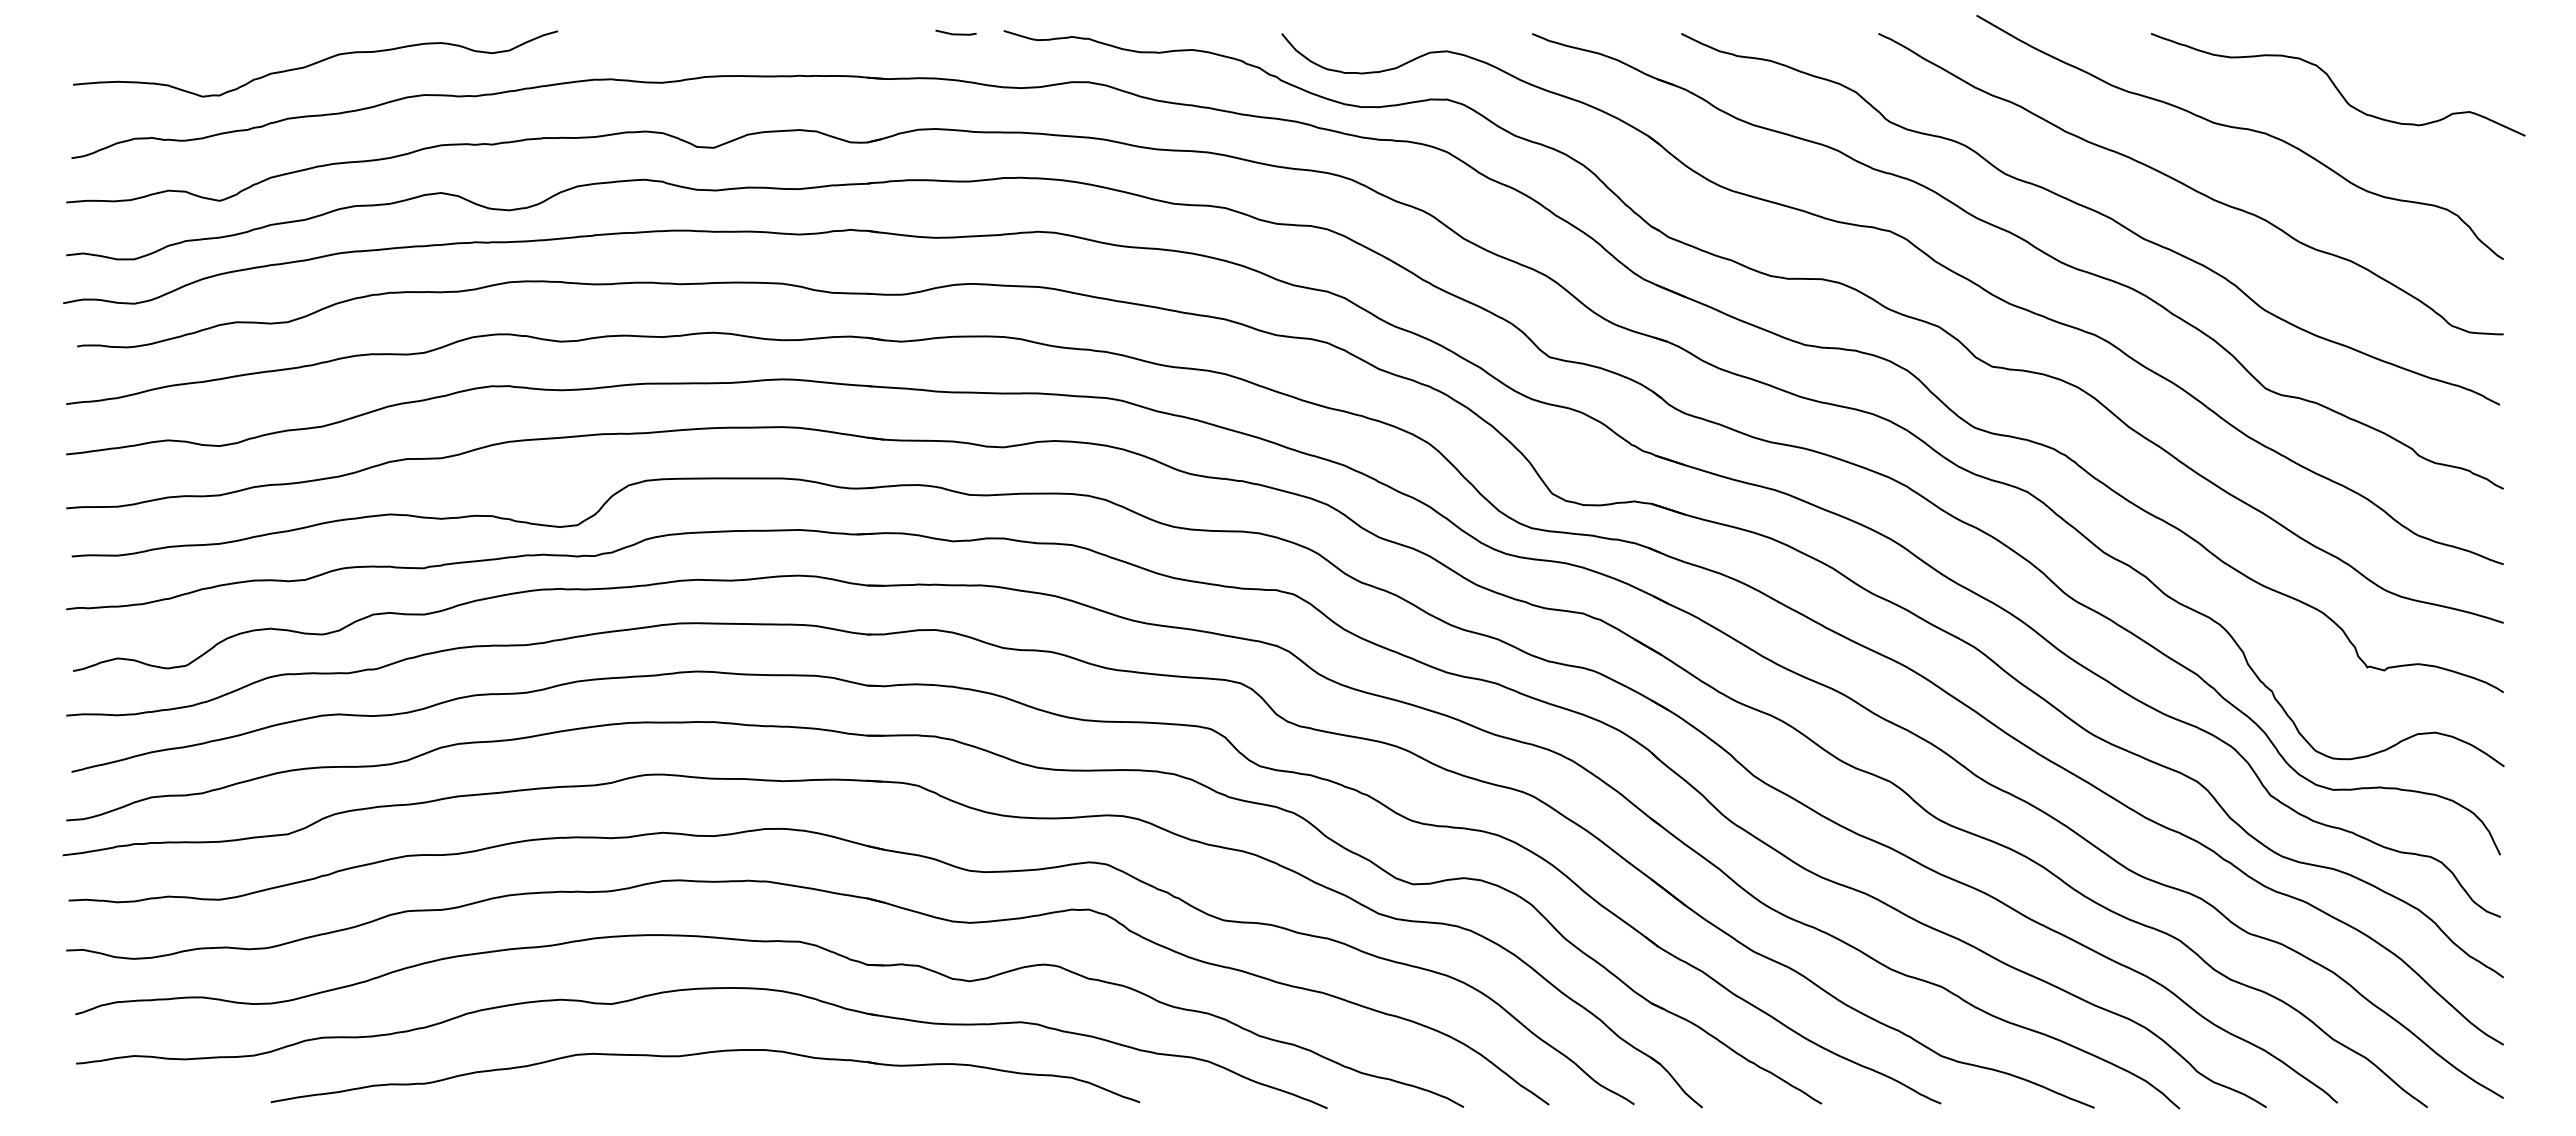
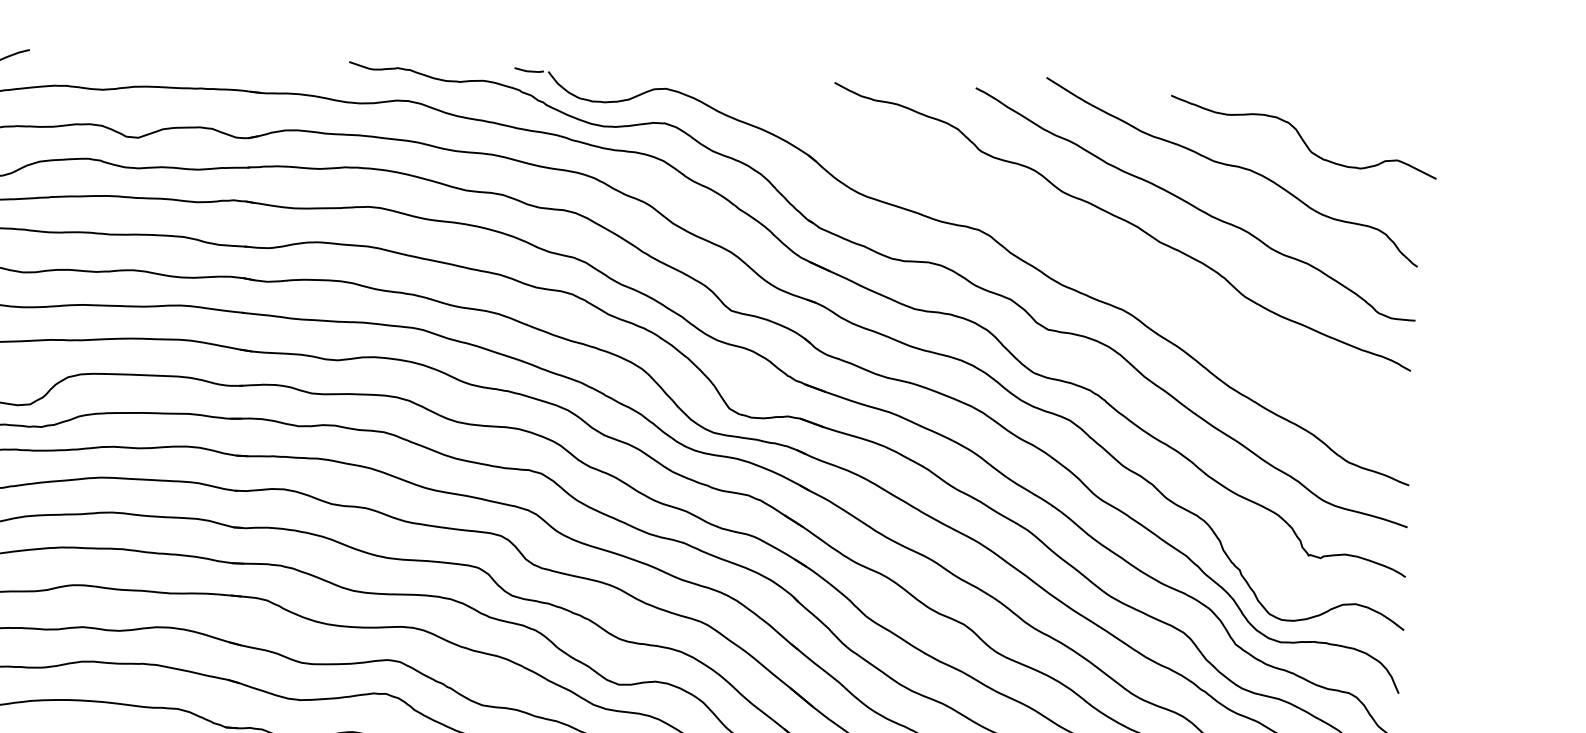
line: (955, 33) -> (528, 70), moved
part: (2027, 243) -> (1076, 242), removed

